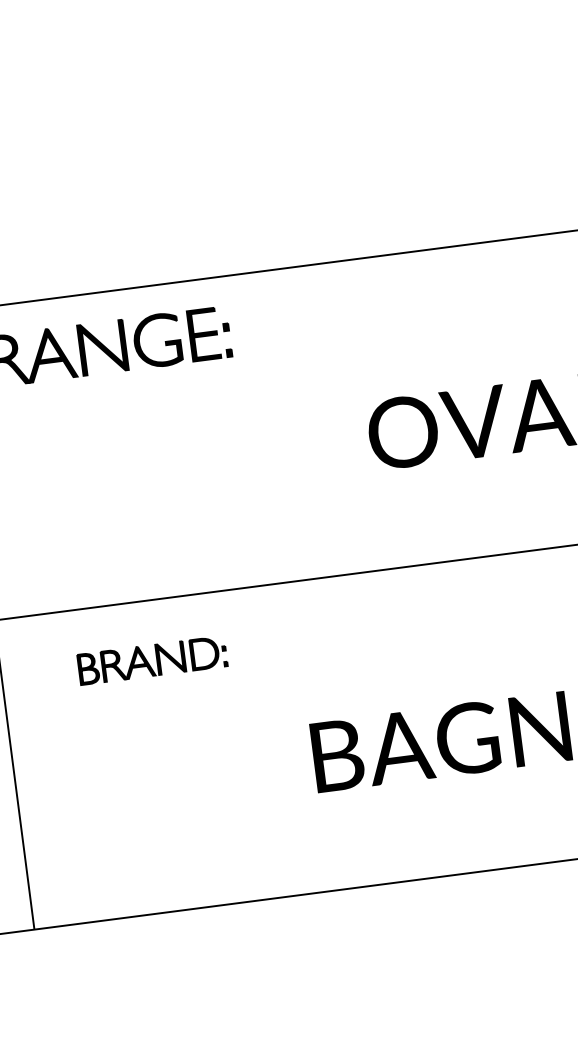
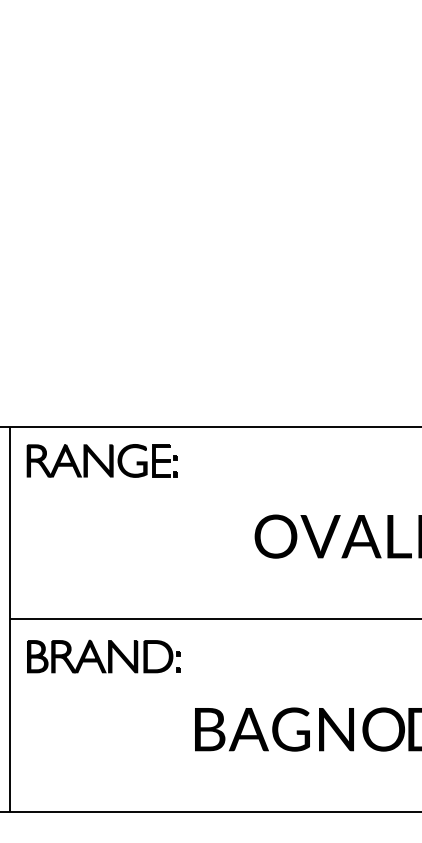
part: (151, 660) -> (103, 656), size x1.67

